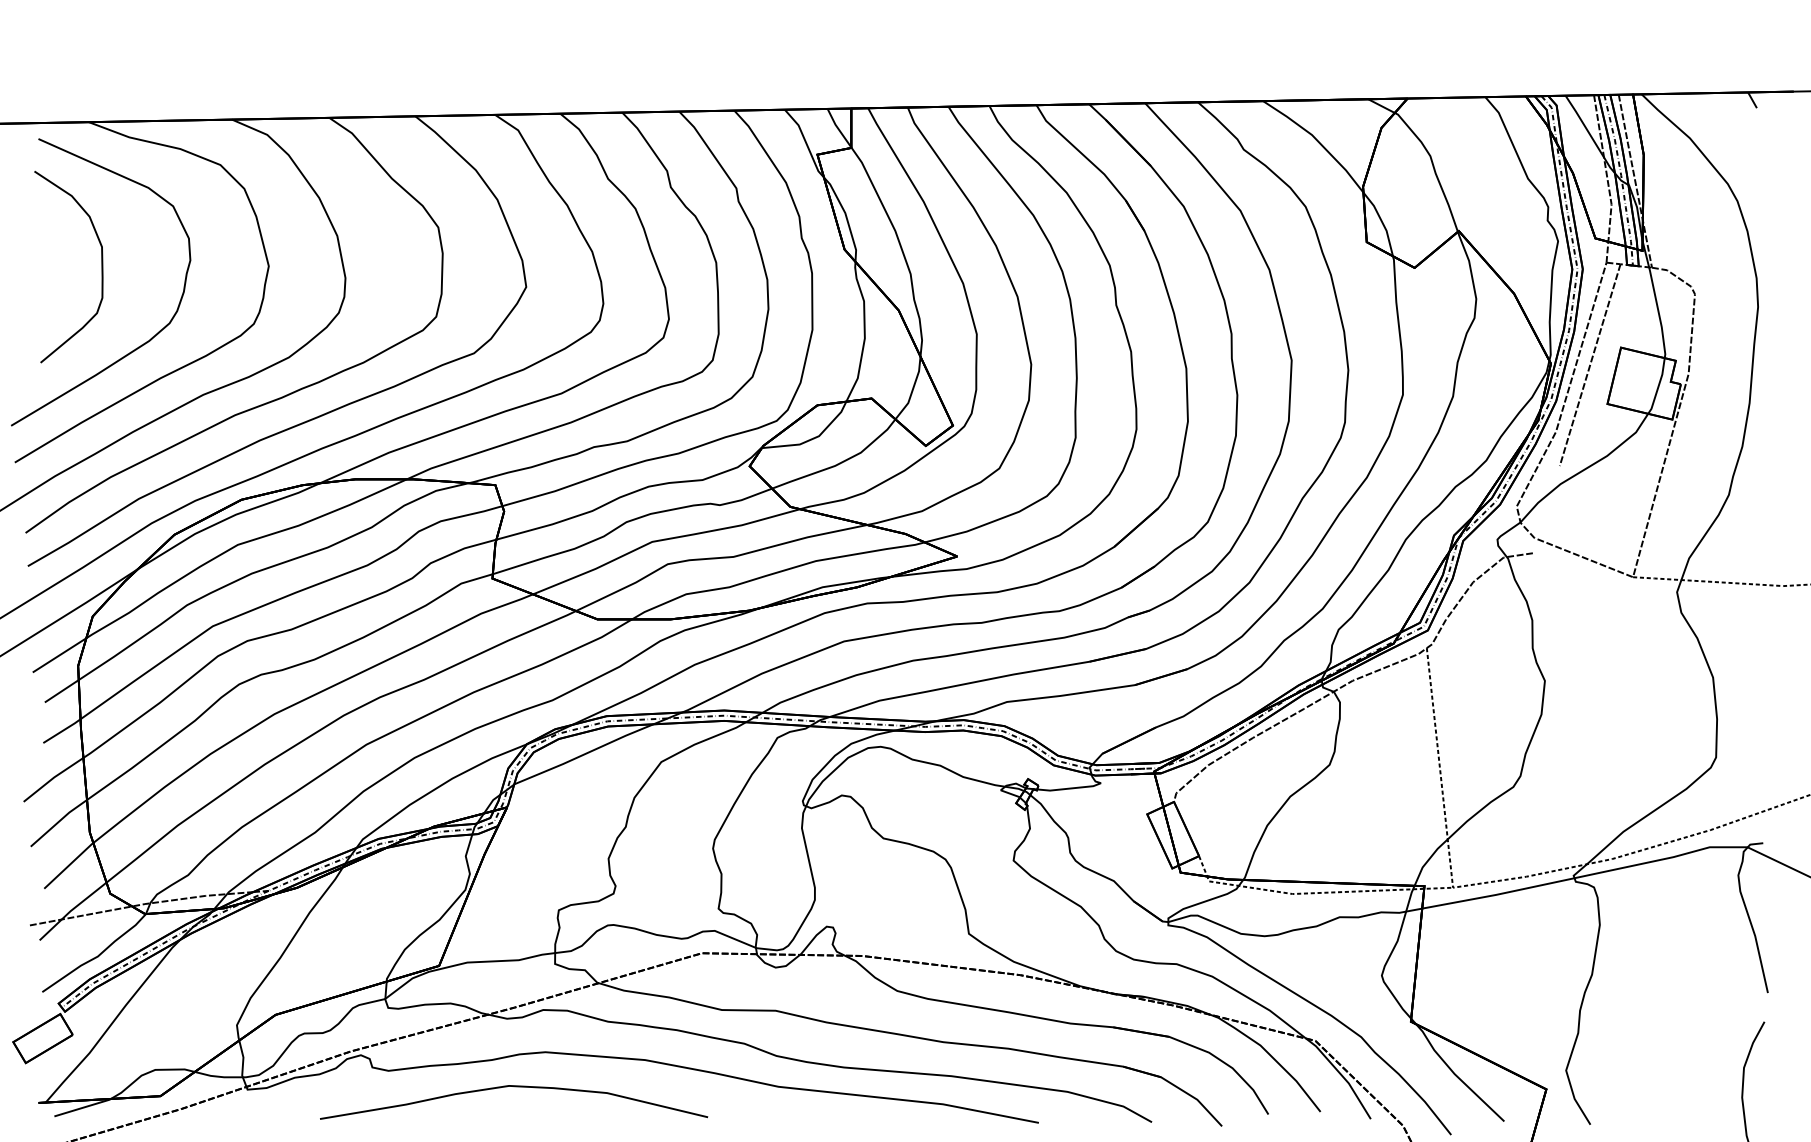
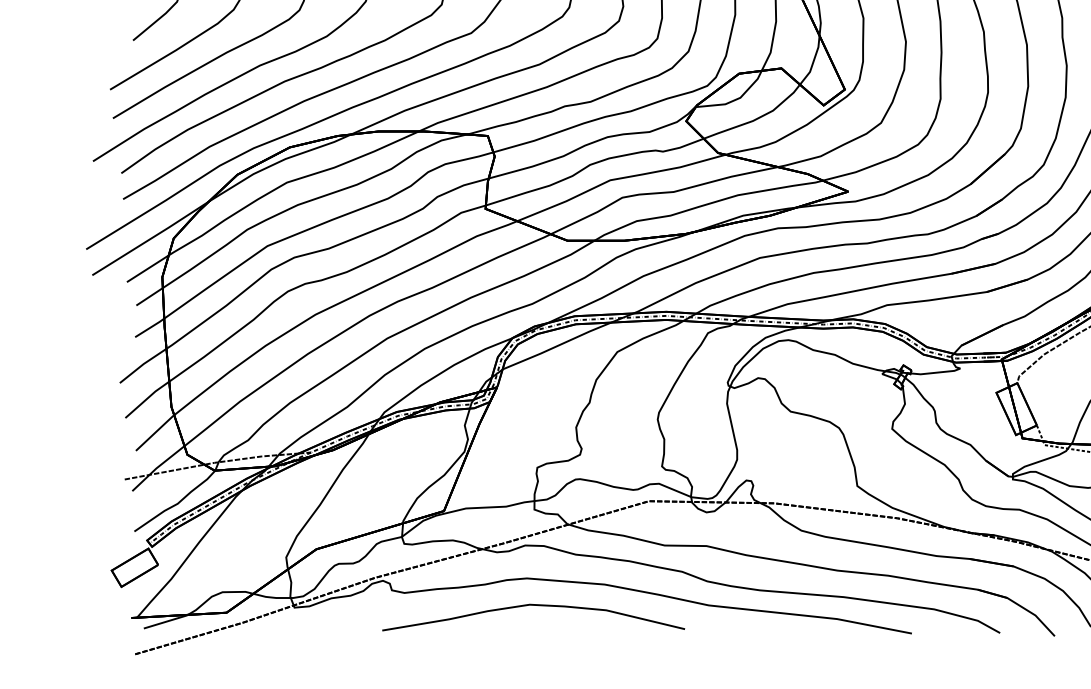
curve: (514, 1087) -> (534, 605), moved

